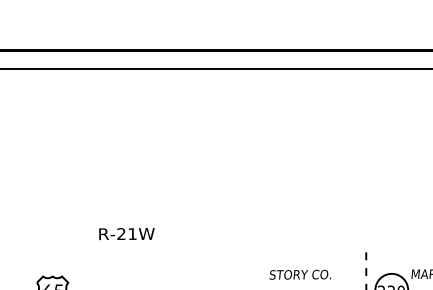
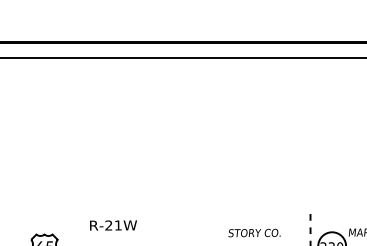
text: (126, 234) -> (113, 225), moved

